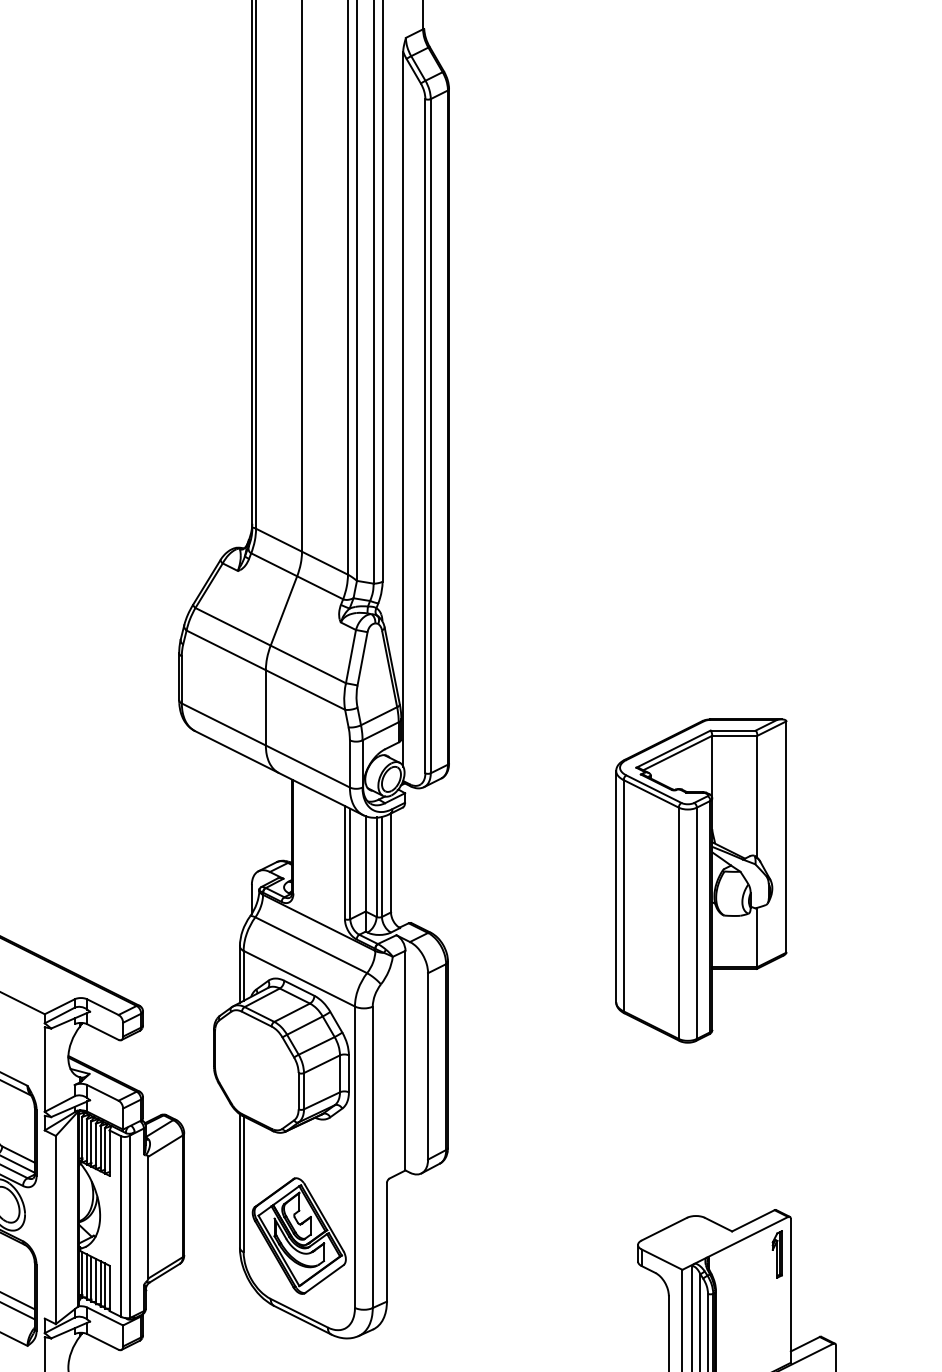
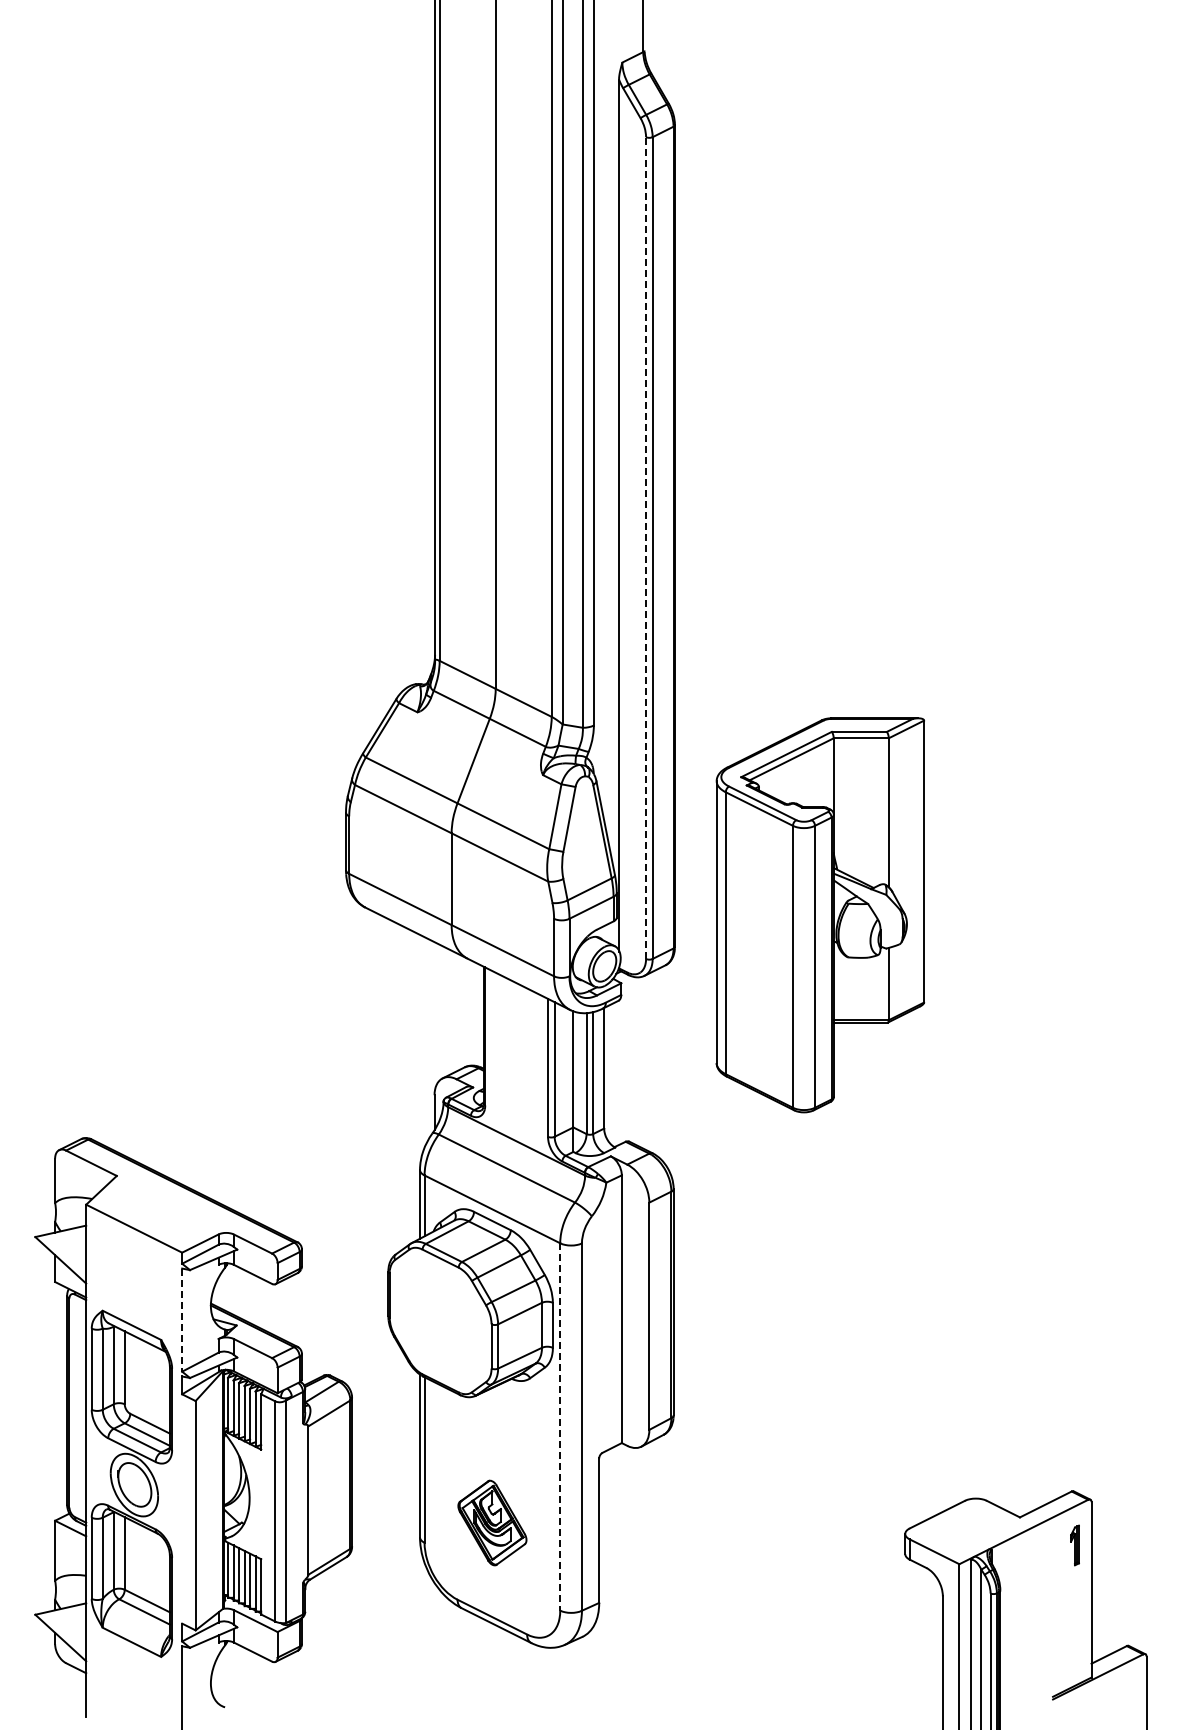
line: (425, 436) -> (646, 548), solid -> dashed
part: (701, 881) -> (820, 915), moved
line: (45, 1069) -> (182, 1320), solid -> dashed
line: (355, 1156) -> (560, 1426), solid -> dashed
part: (299, 1235) -> (492, 1522), size x0.6
part: (776, 1254) -> (1074, 1545), size x0.7

